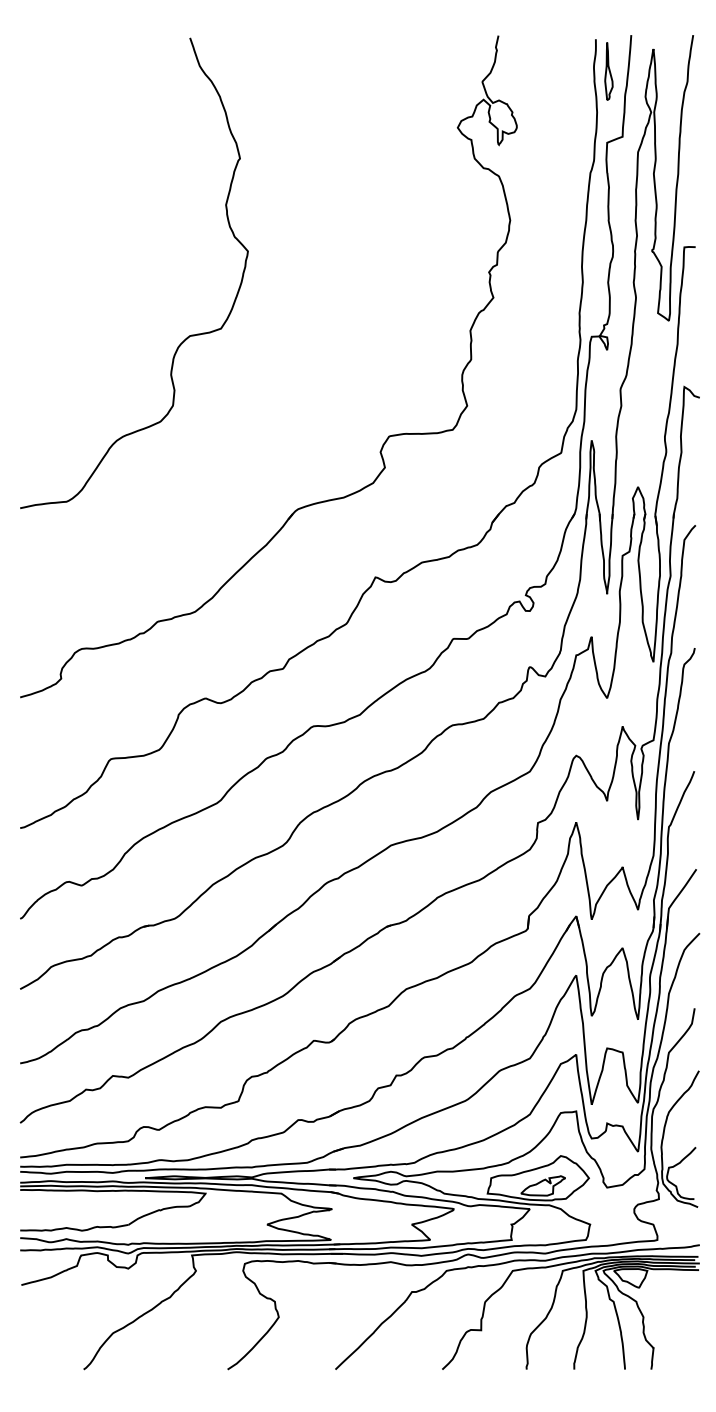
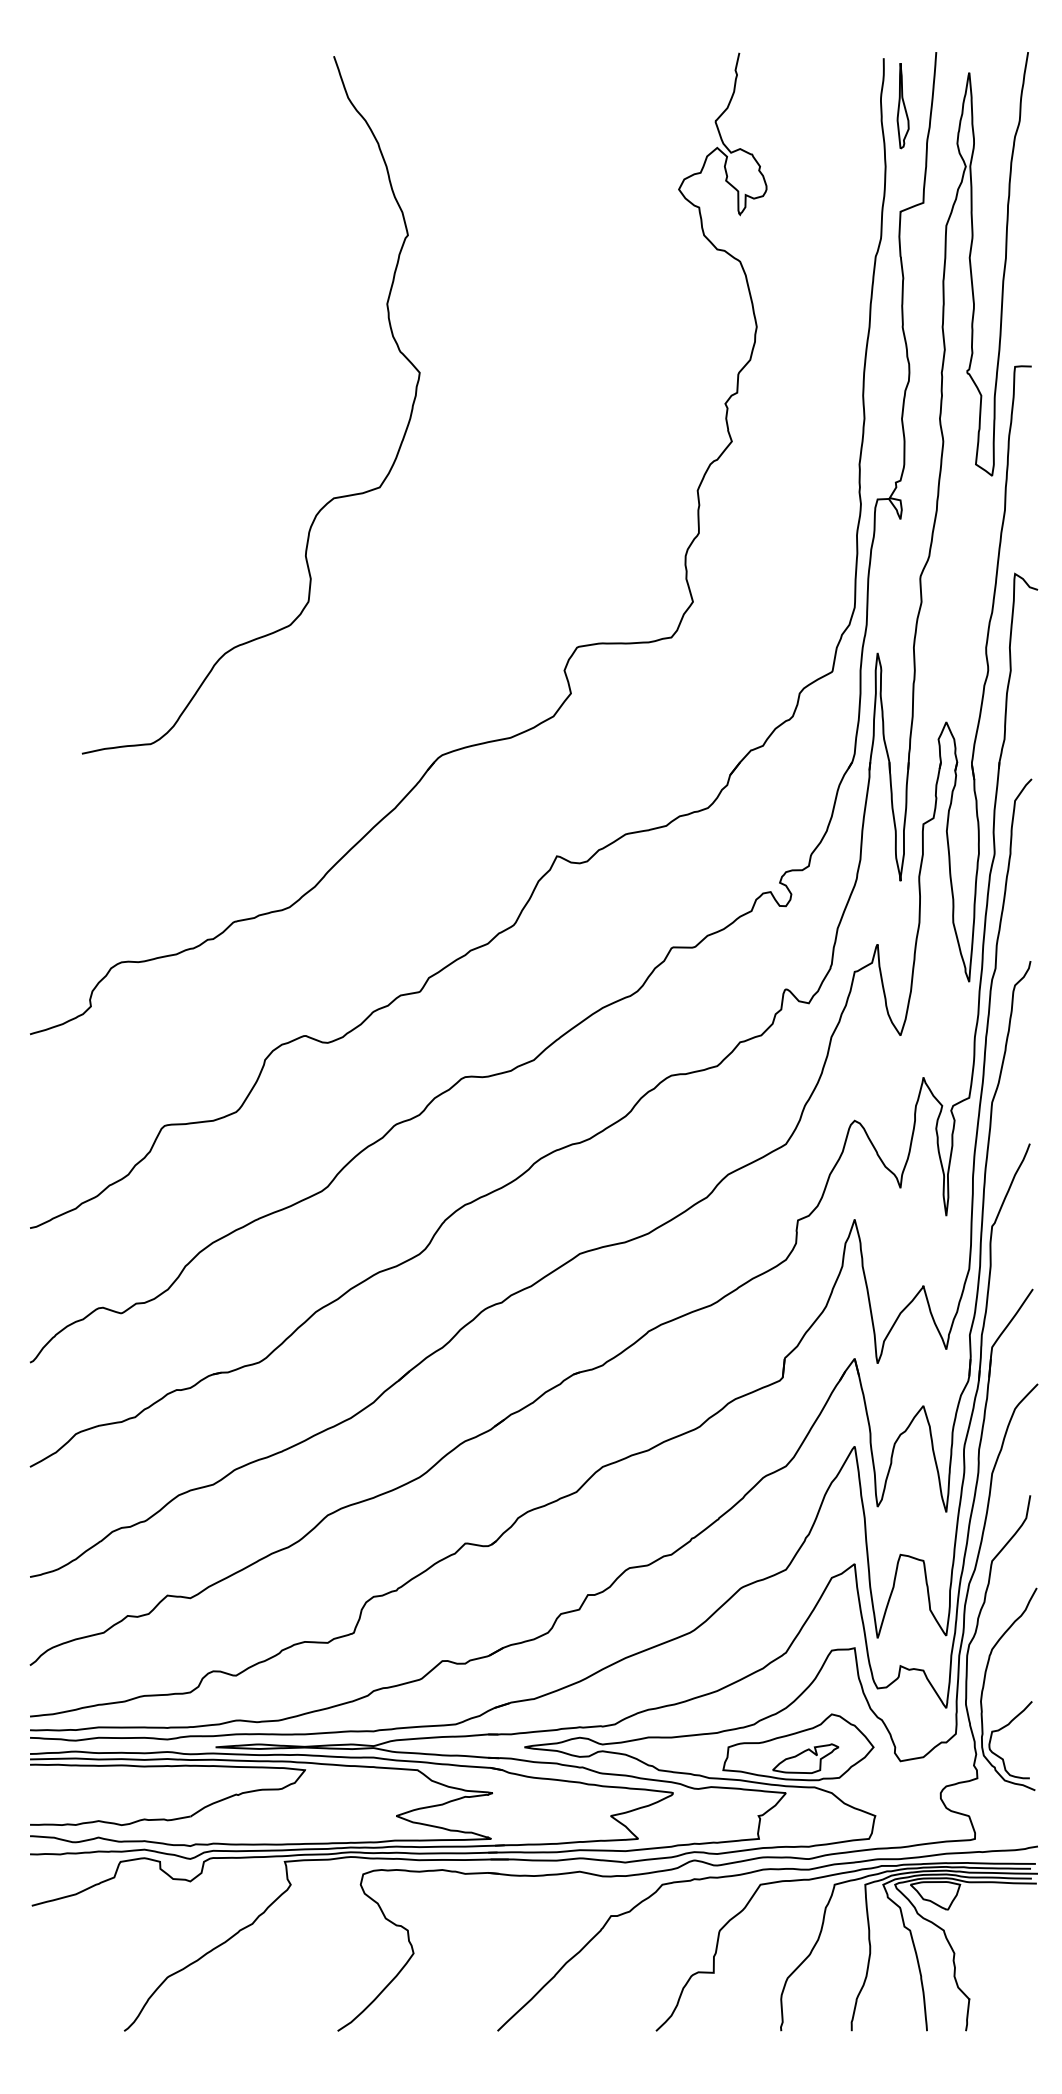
curve: (187, 336) -> (330, 499), moved

